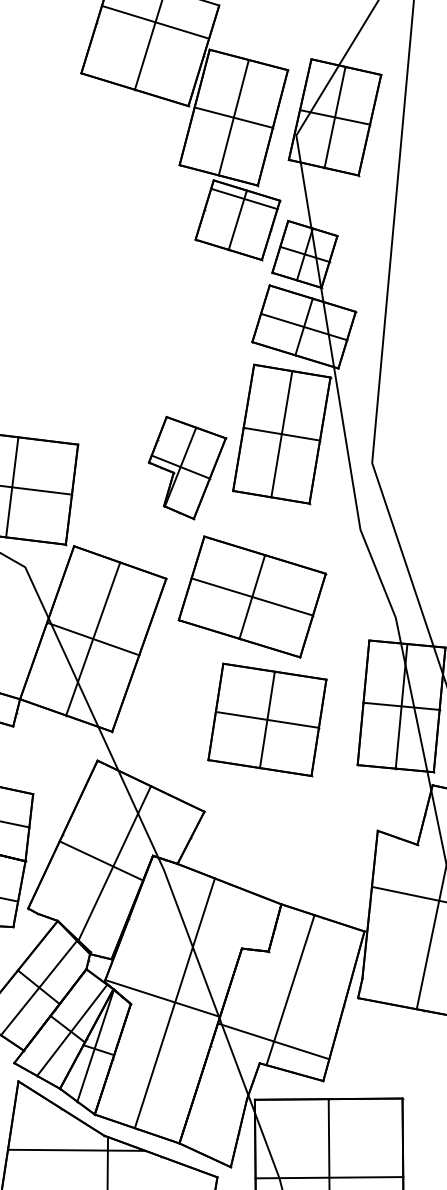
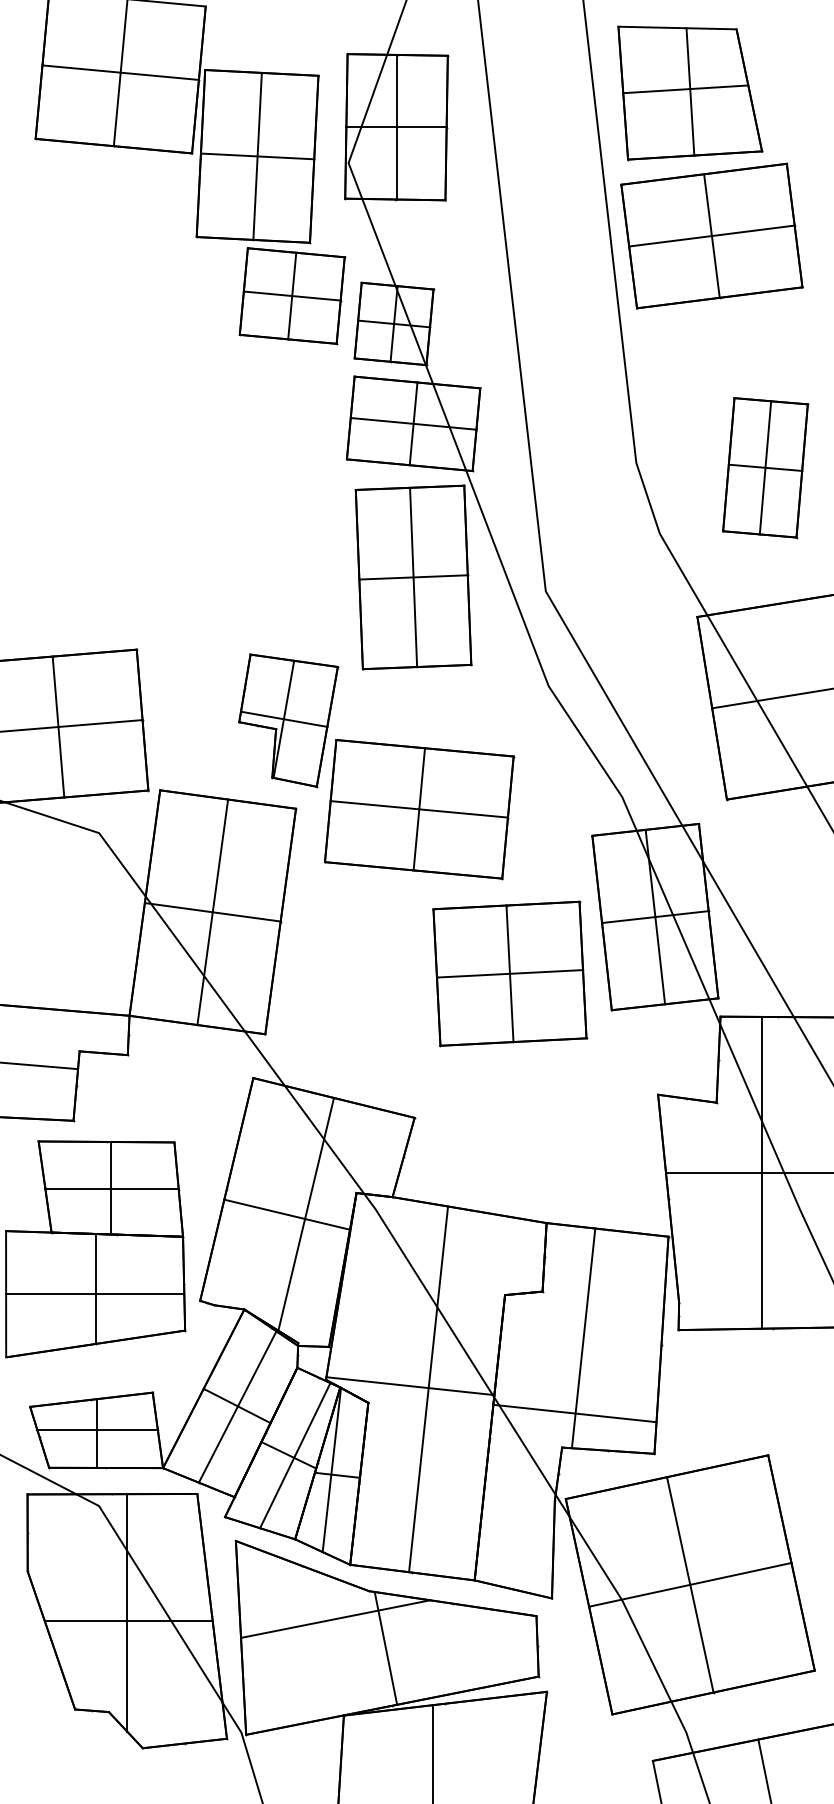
line: (155, 22) -> (120, 72), moved
line: (243, 198) -> (291, 295), moved
part: (183, 468) -> (288, 720), moved
part: (267, 719) -> (510, 973), moved

